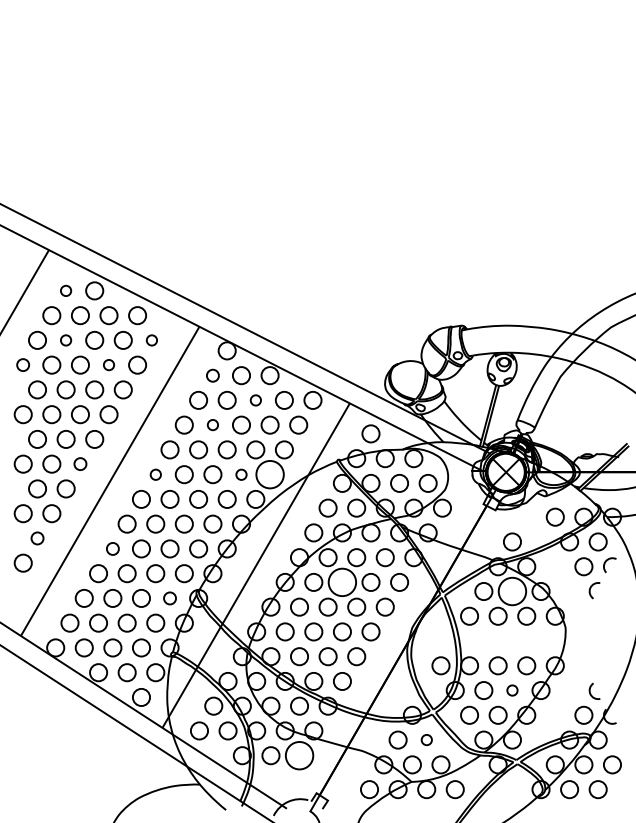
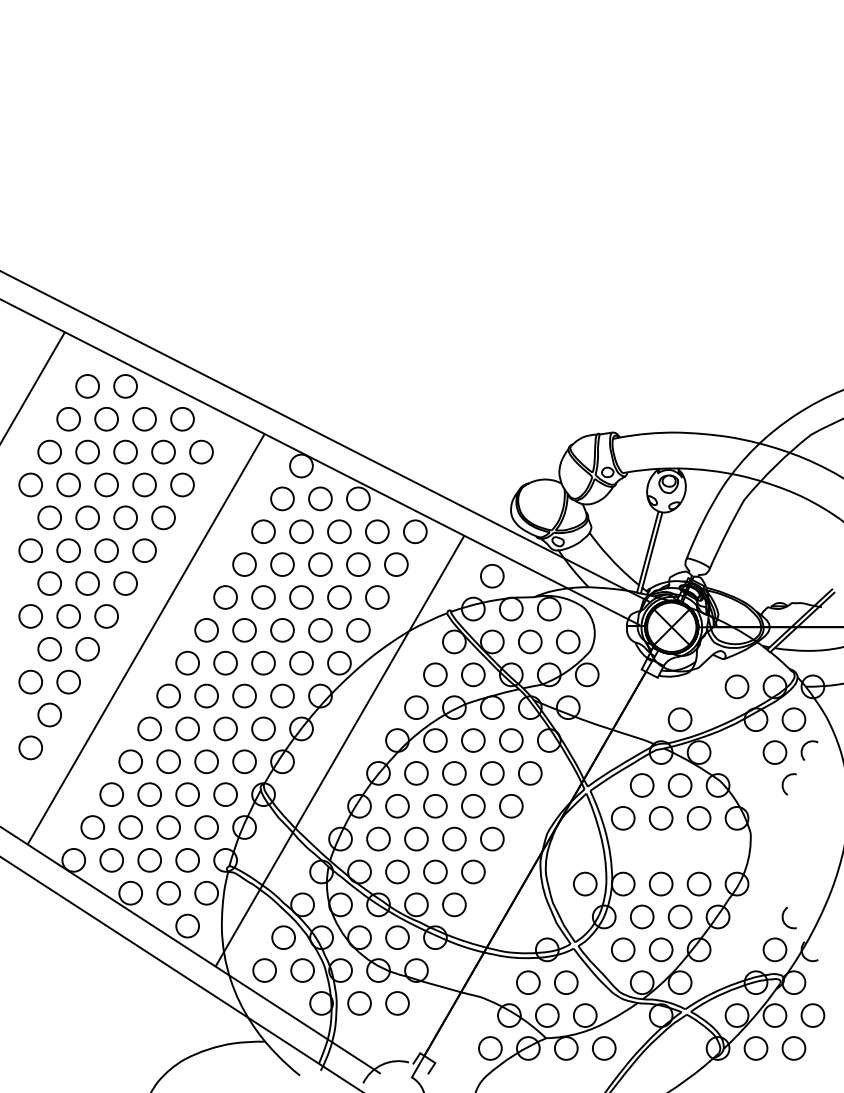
circle: (65, 290) -> (86, 385), size x1.67
circle: (65, 340) -> (86, 452), size x1.67
circle: (151, 340) -> (200, 452), size x1.67
circle: (22, 364) -> (29, 484), size x1.43
circle: (108, 364) -> (143, 484), size x1.67
circle: (212, 375) -> (281, 498), size x1.43
circle: (255, 400) -> (339, 531), size x1.67
circle: (212, 424) -> (281, 563), size x1.67
circle: (80, 463) -> (106, 615), size x1.43
circle: (155, 474) -> (206, 630), size x1.67
circle: (241, 474) -> (320, 630), size x1.67
circle: (269, 474) -> (357, 630), size x0.62
circle: (37, 538) -> (49, 715), size x1.43
circle: (112, 548) -> (149, 728), size x1.43
circle: (341, 582) -> (453, 773), size x0.62
circle: (512, 591) -> (680, 785), size x0.62
circle: (169, 598) -> (224, 794), size x1.43
circle: (512, 690) -> (680, 916), size x1.67
circle: (426, 739) -> (566, 981), size x1.67
circle: (299, 755) -> (397, 1003), size x0.62

